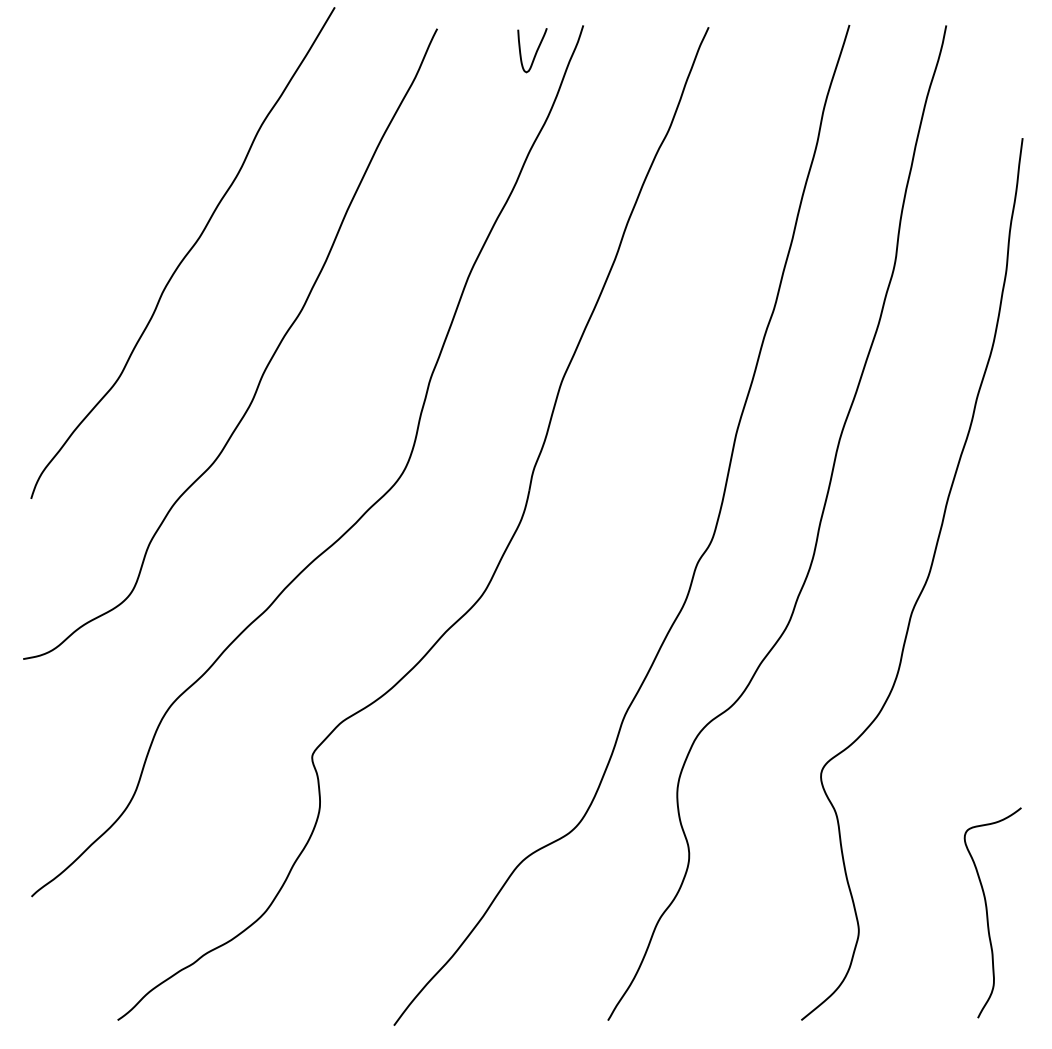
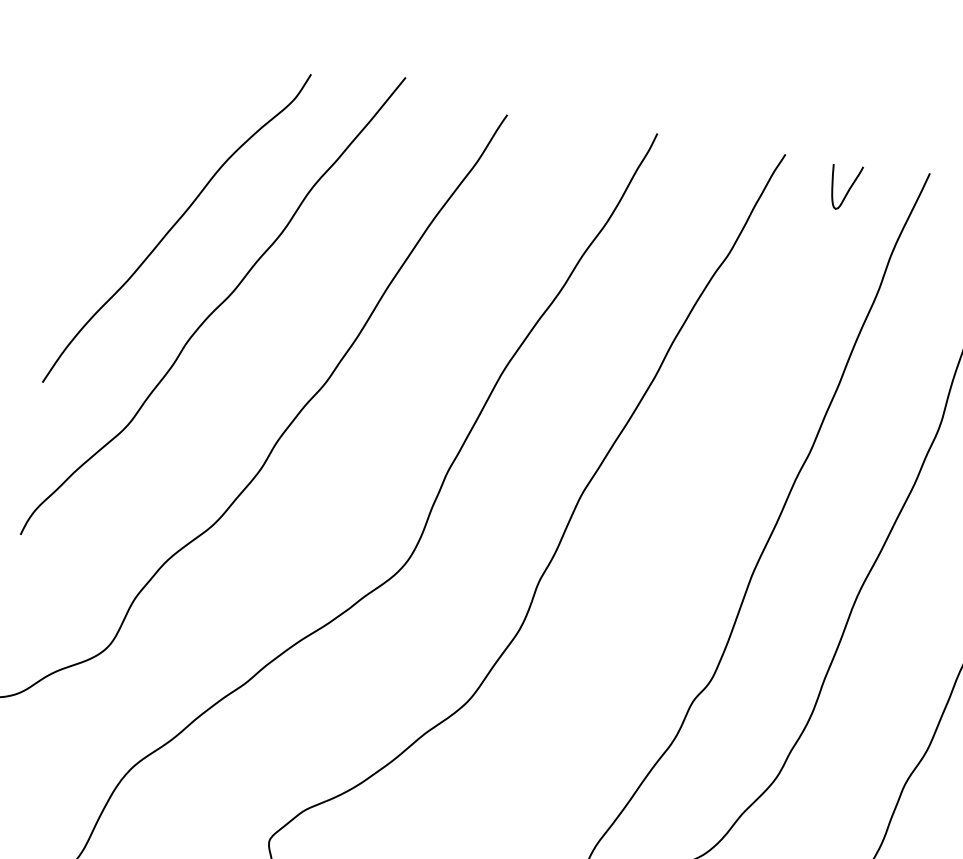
curve: (535, 51) -> (848, 188), moved
curve: (135, 181) -> (175, 225), added

